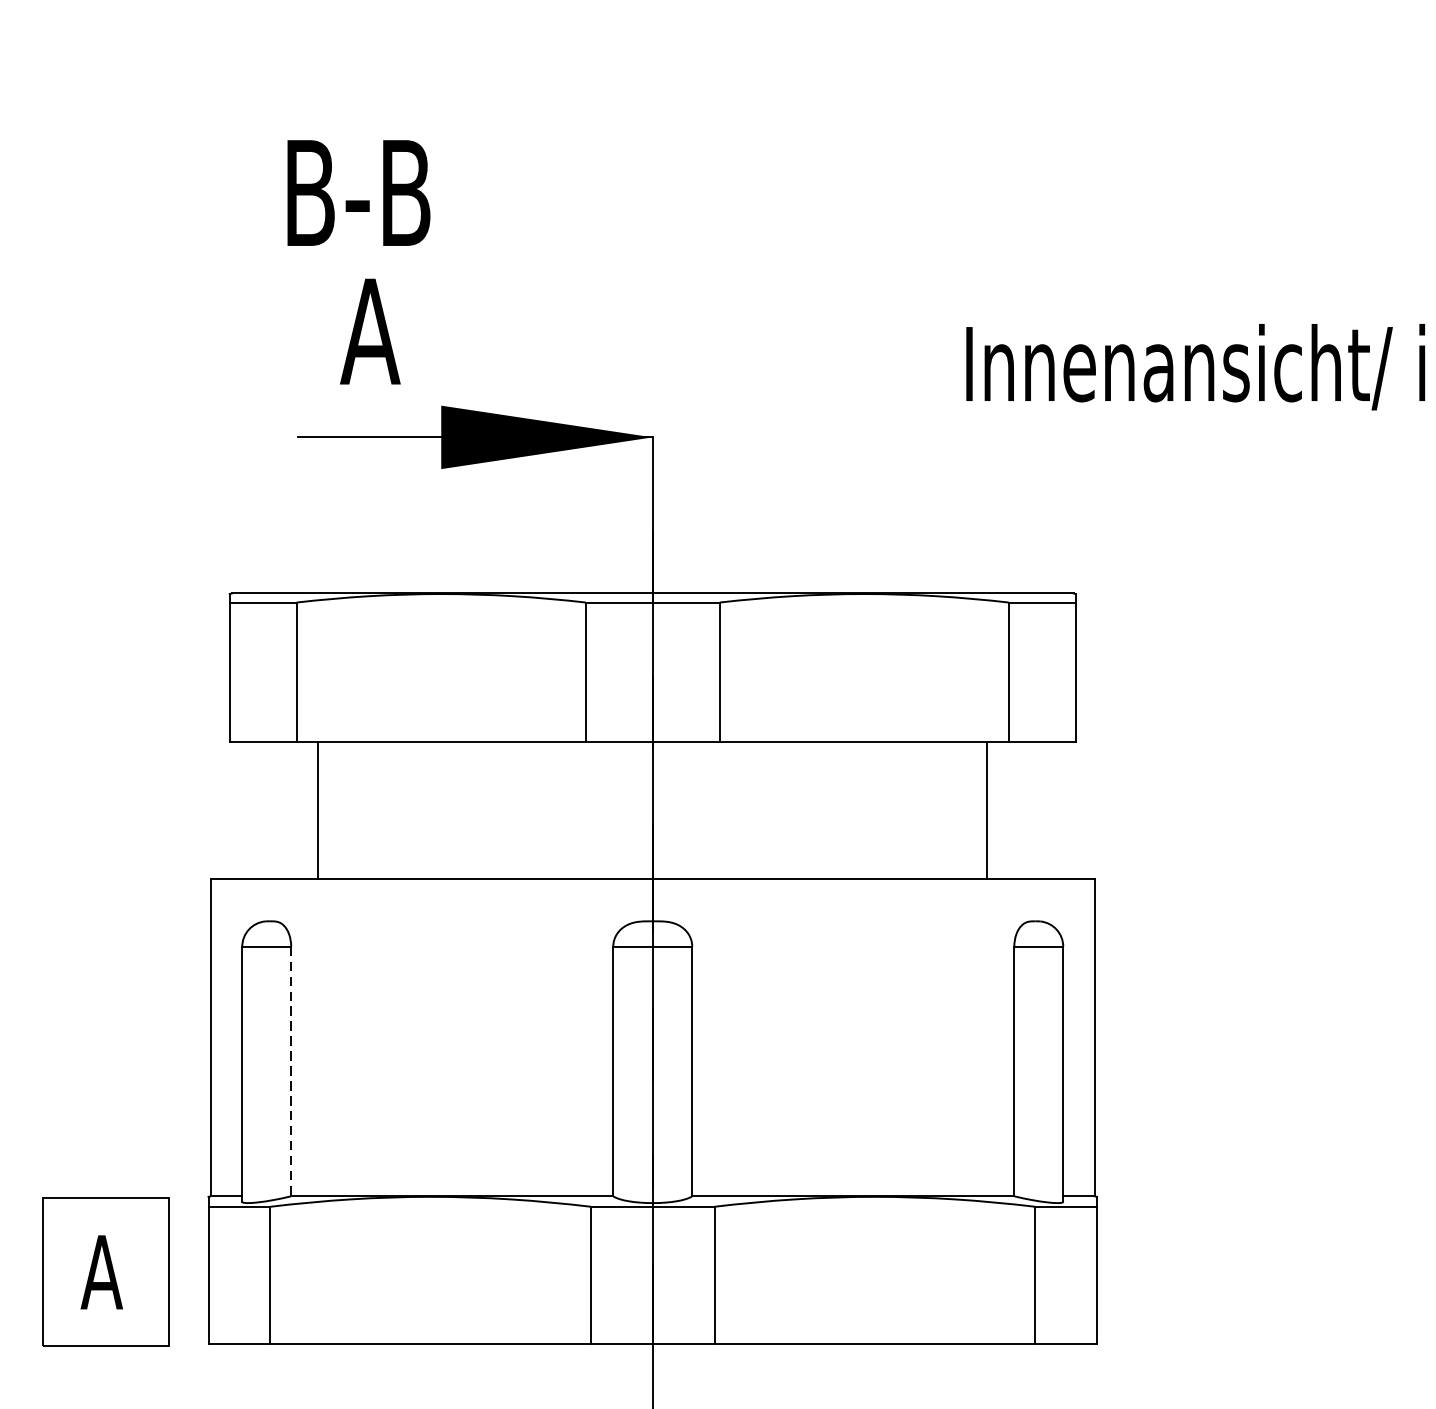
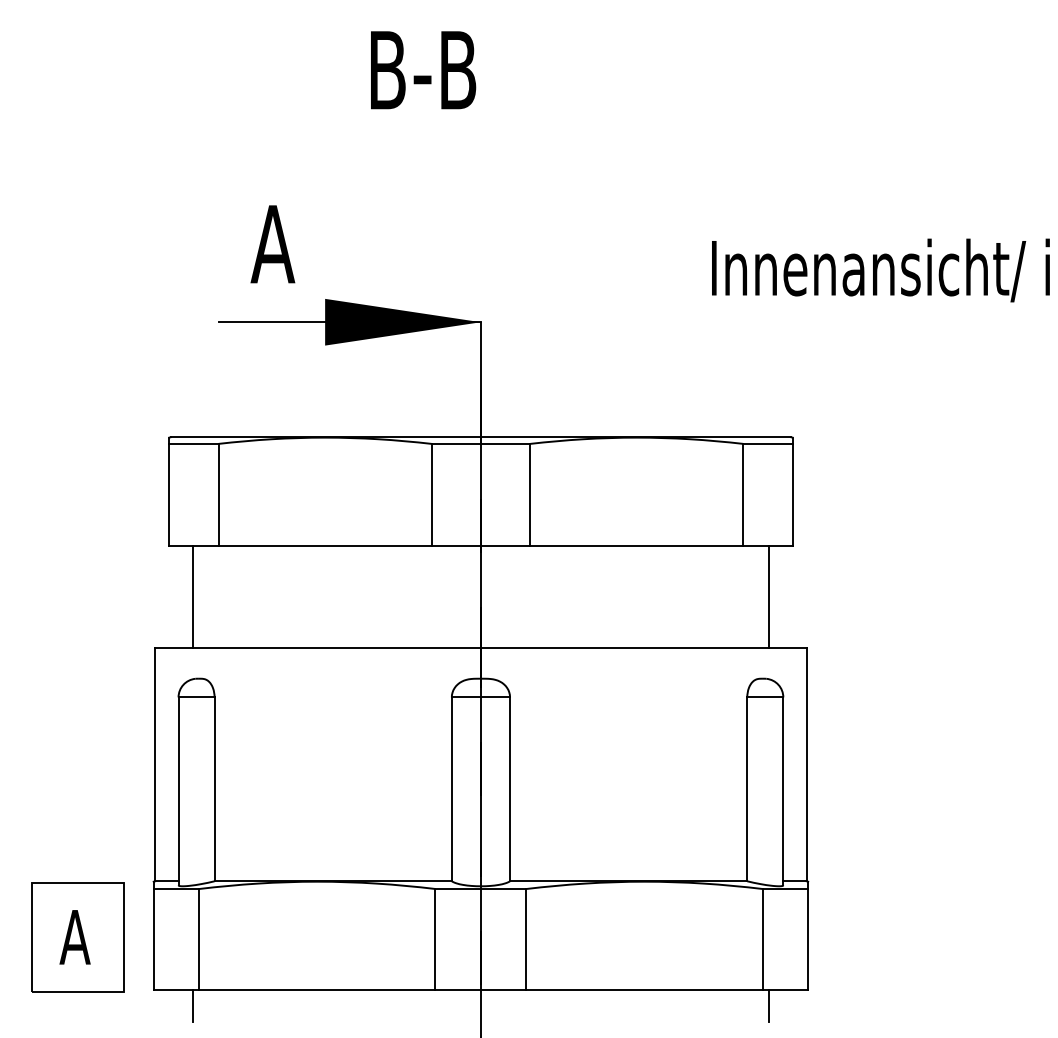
text: (358, 193) -> (423, 70), moved
line: (318, 809) -> (192, 596), moved
line: (987, 809) -> (769, 596), moved
line: (291, 1071) -> (214, 789), dashed -> solid
line: (261, 1364) -> (192, 1005), added
line: (1044, 1364) -> (769, 1005), added

